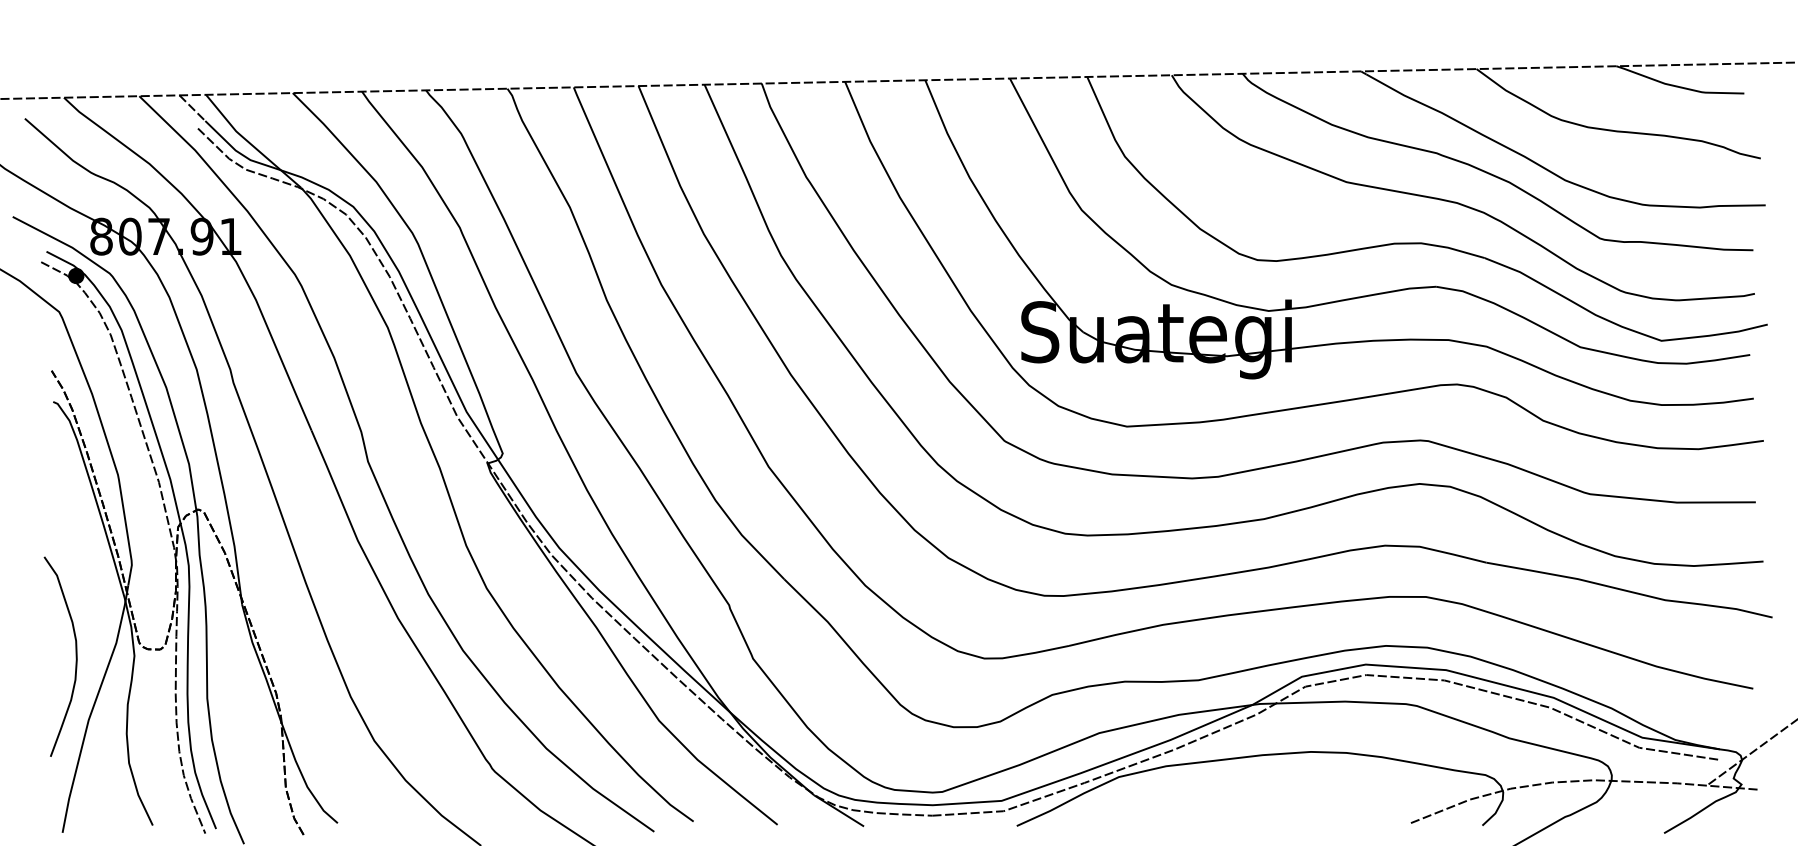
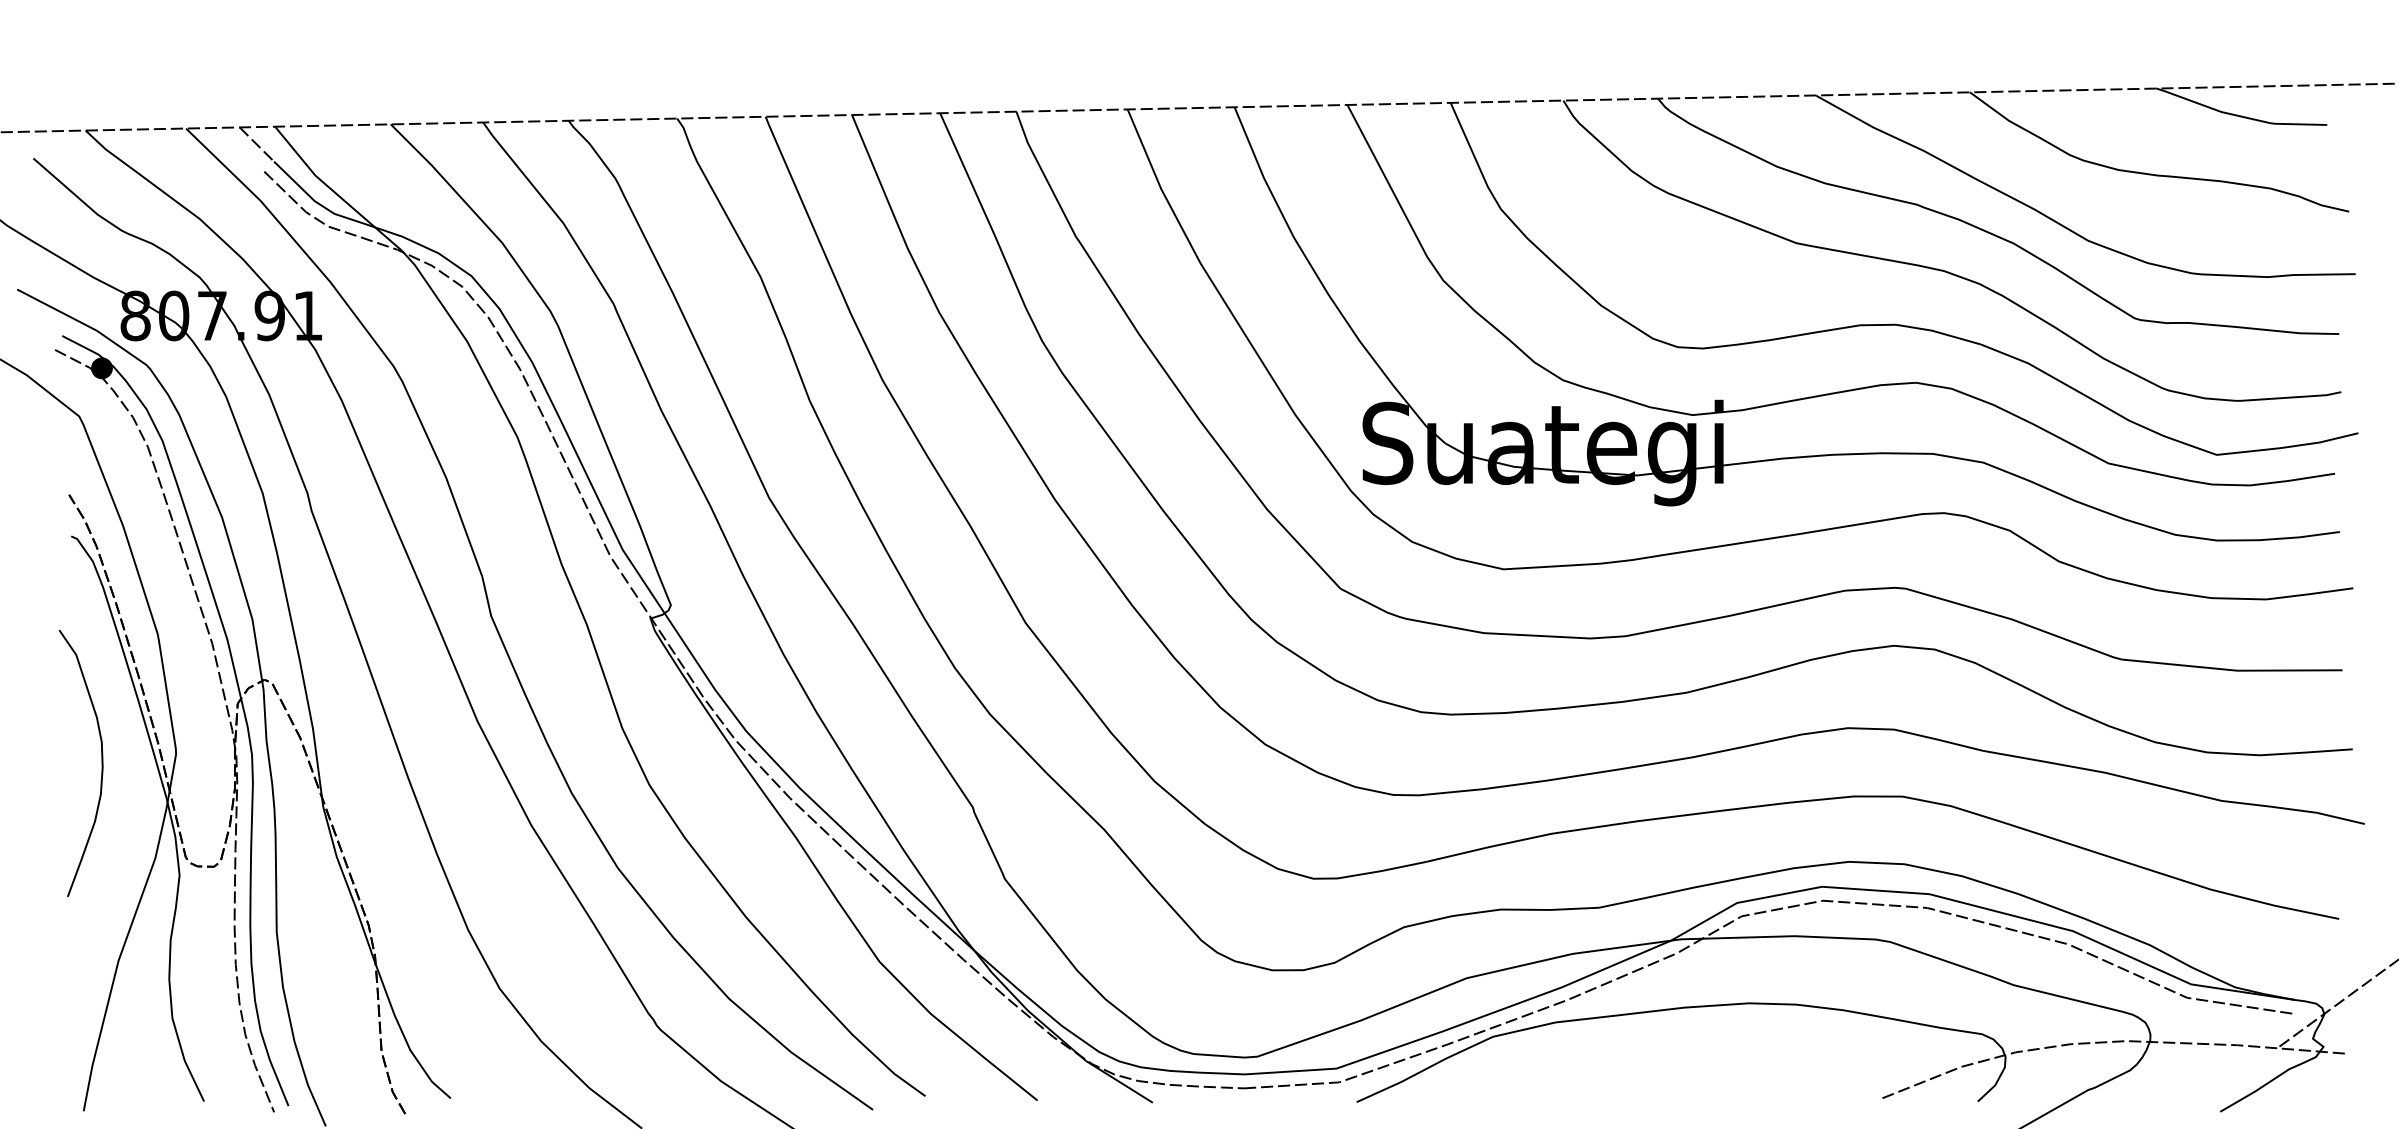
curve: (75, 656) -> (101, 763), moved

